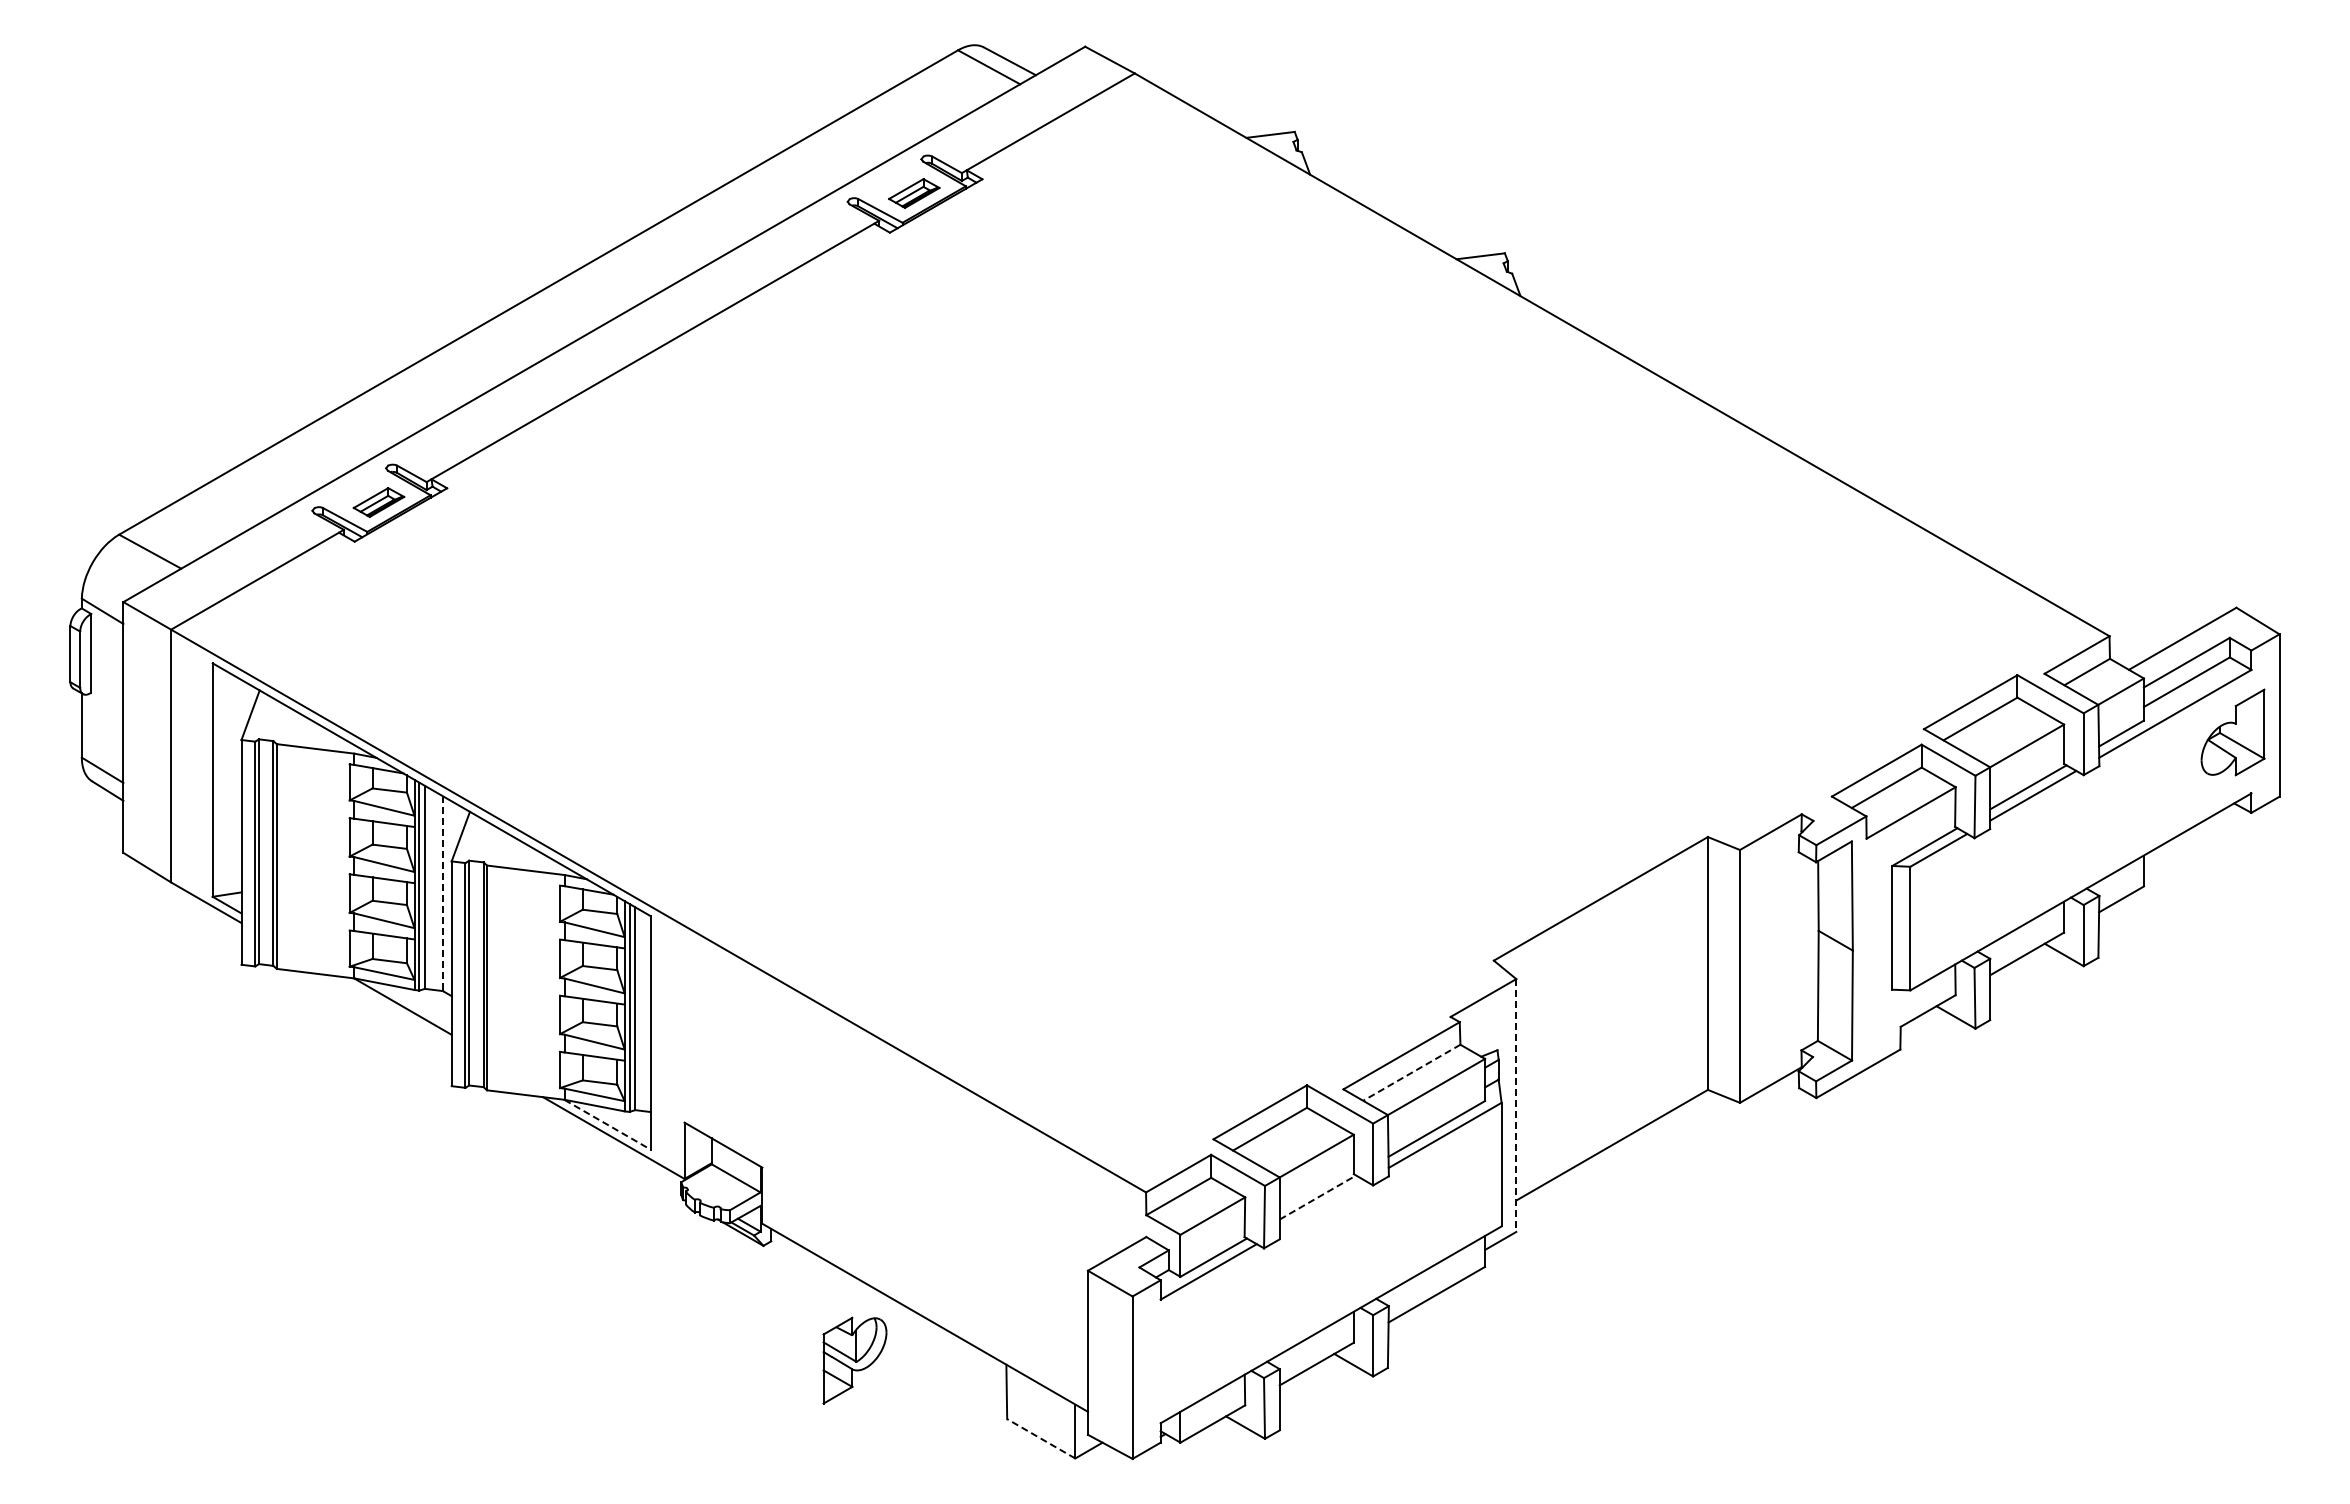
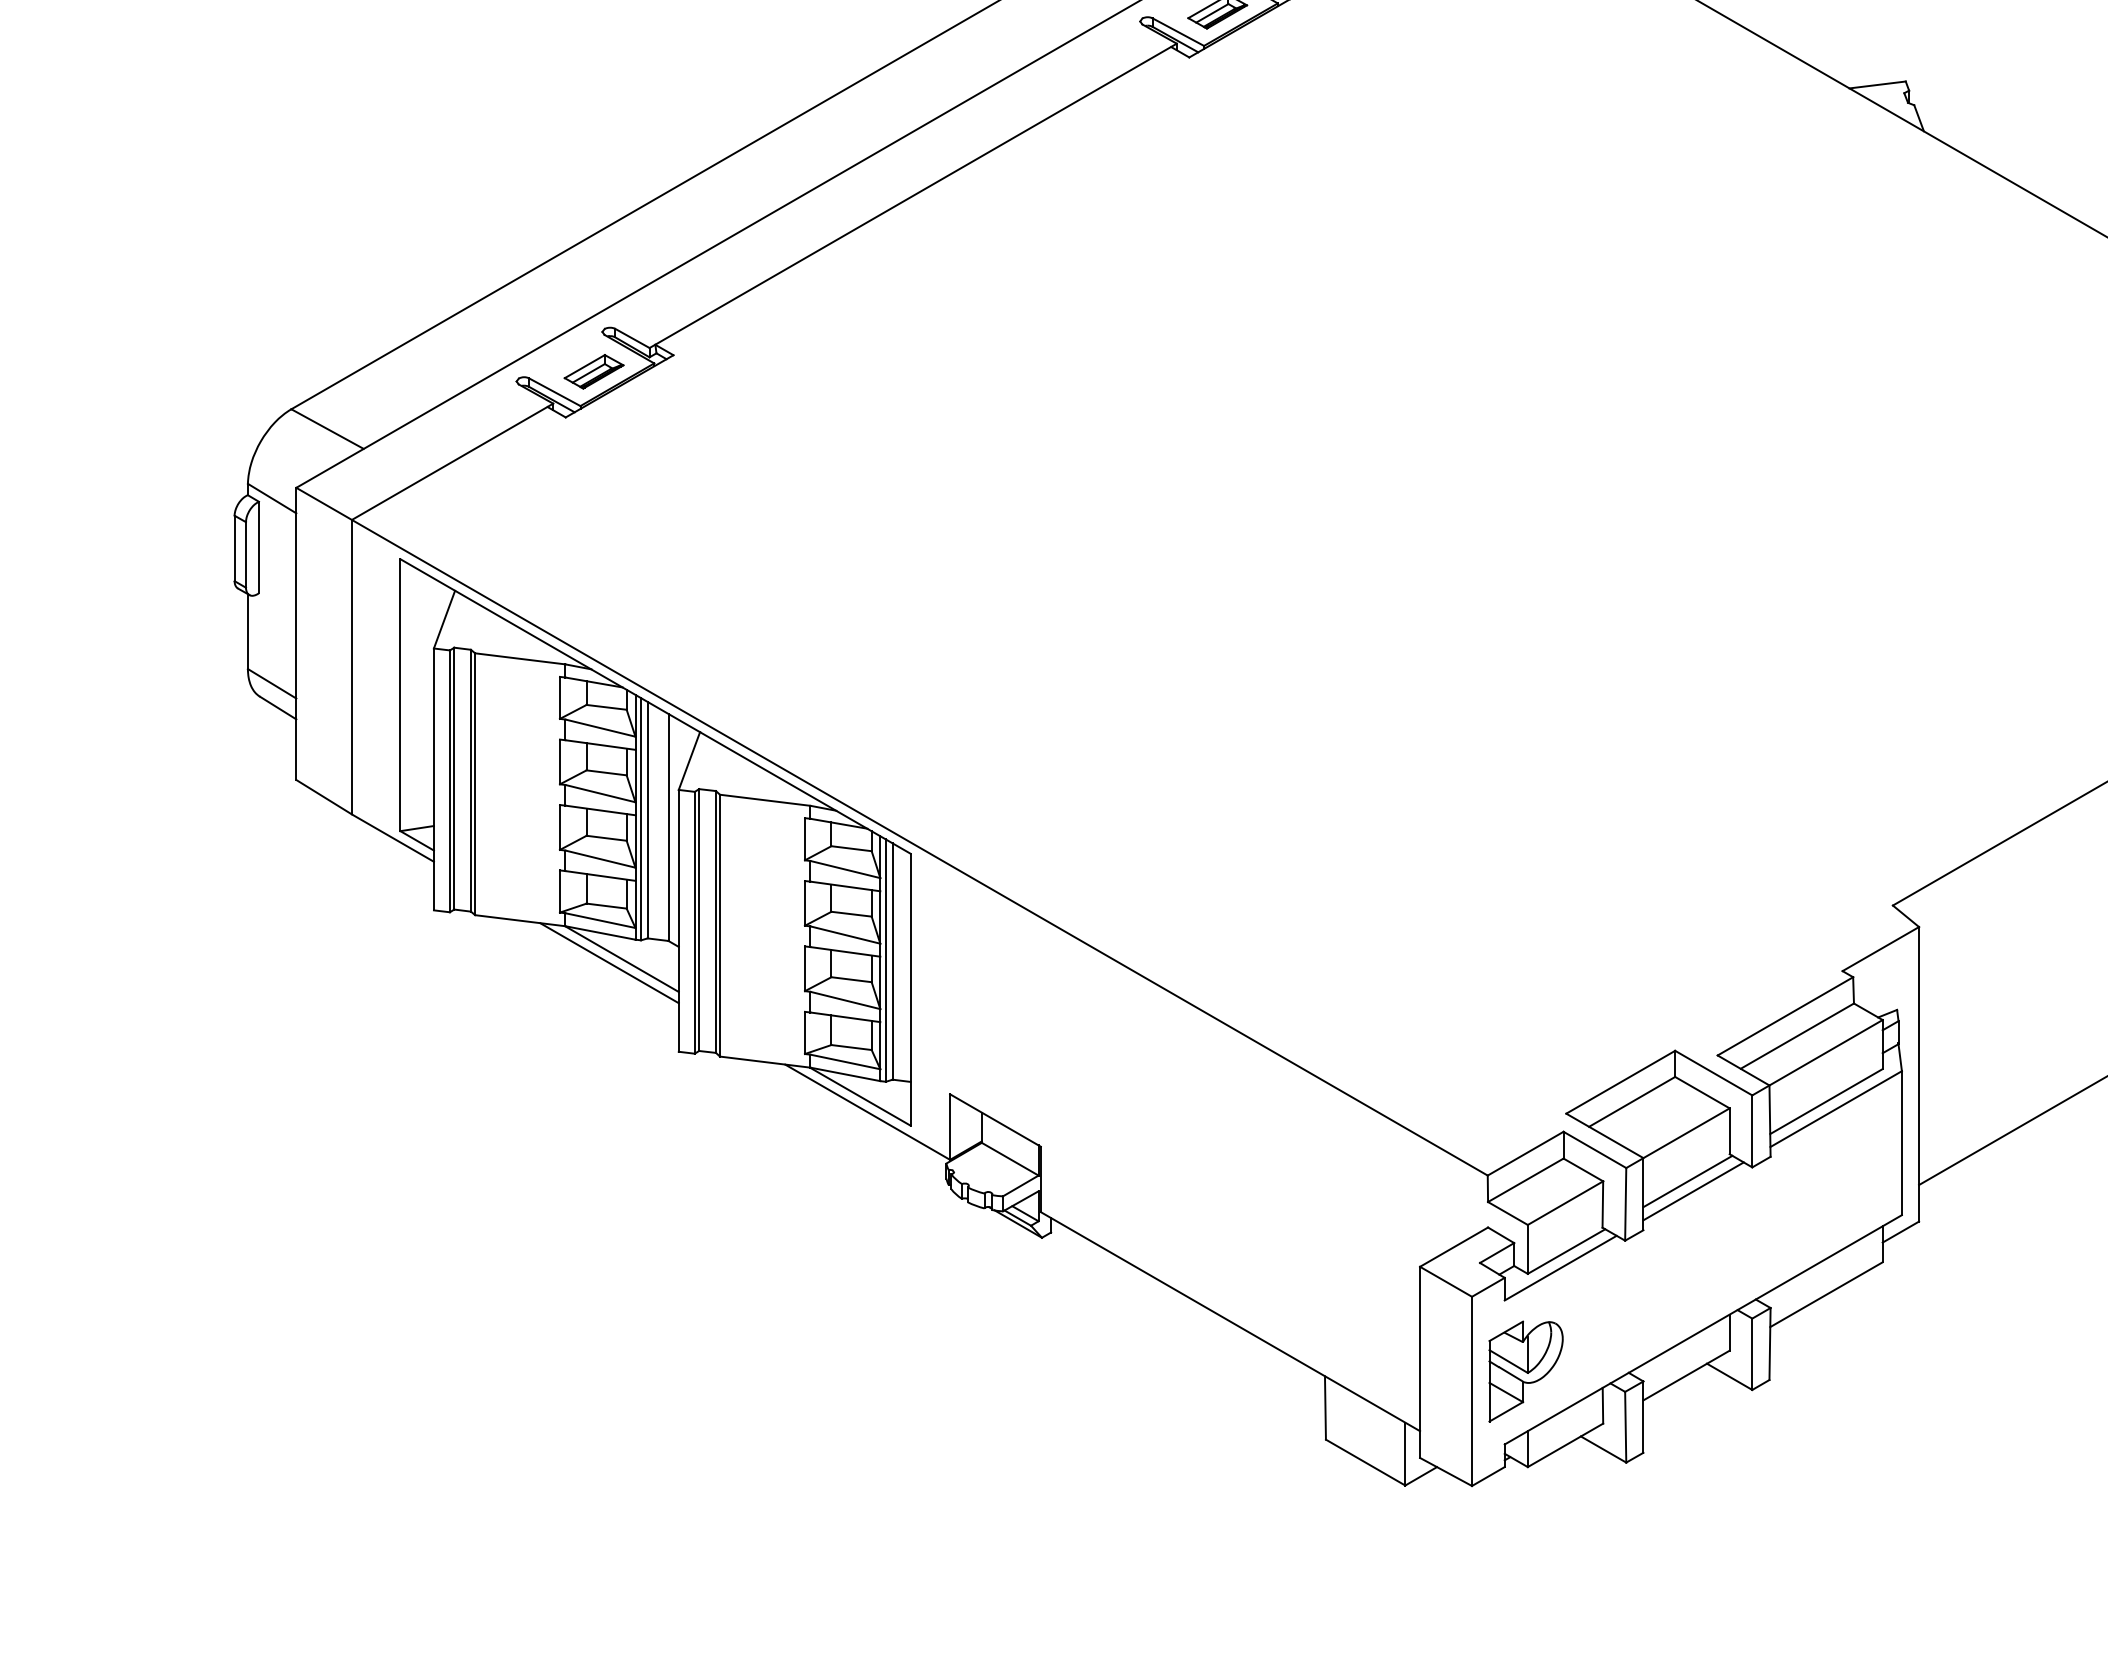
line: (442, 894) -> (668, 828), dashed -> solid
line: (391, 1009) -> (608, 962), added
line: (1411, 1073) -> (1796, 1037), dashed -> solid
line: (1516, 1106) -> (1919, 1075), dashed -> solid
line: (607, 1124) -> (860, 1096), dashed -> solid
line: (1318, 1197) -> (1688, 1181), dashed -> solid
line: (1322, 1205) -> (1693, 1190), added
part: (854, 1360) -> (1525, 1371), moved
line: (1040, 1438) -> (1364, 1462), dashed -> solid

